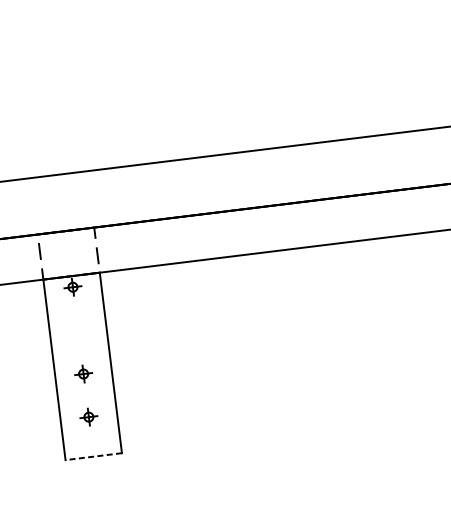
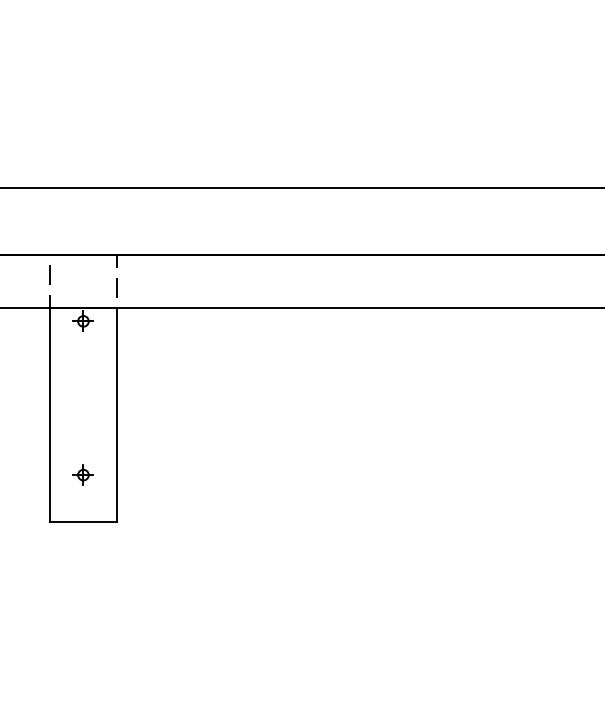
part: (82, 373) -> (82, 423), removed
line: (92, 456) -> (82, 521), dashed -> solid

